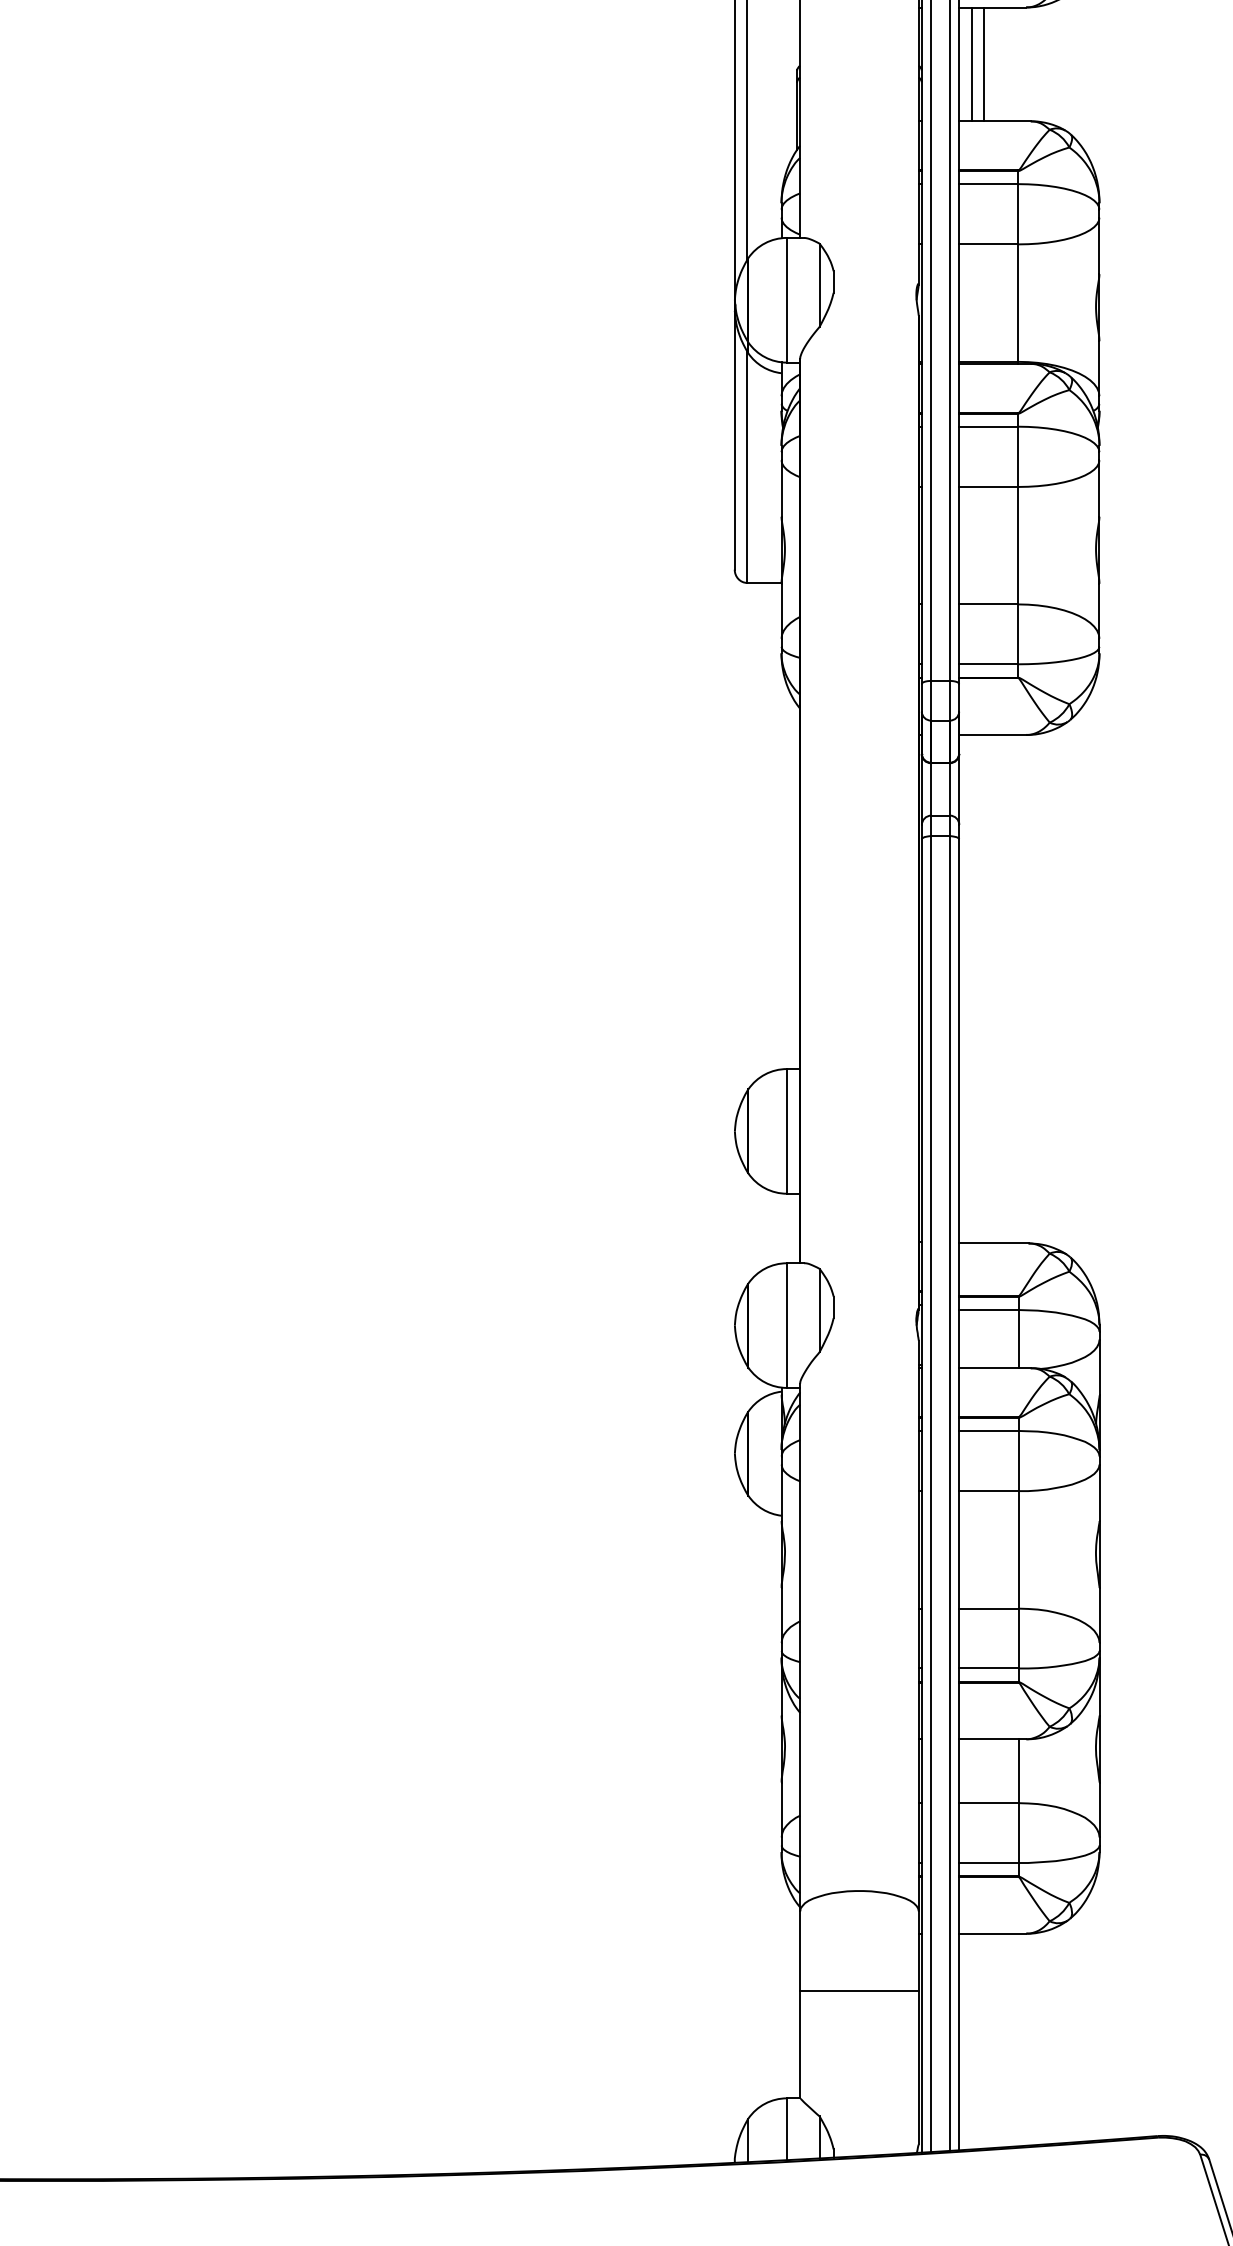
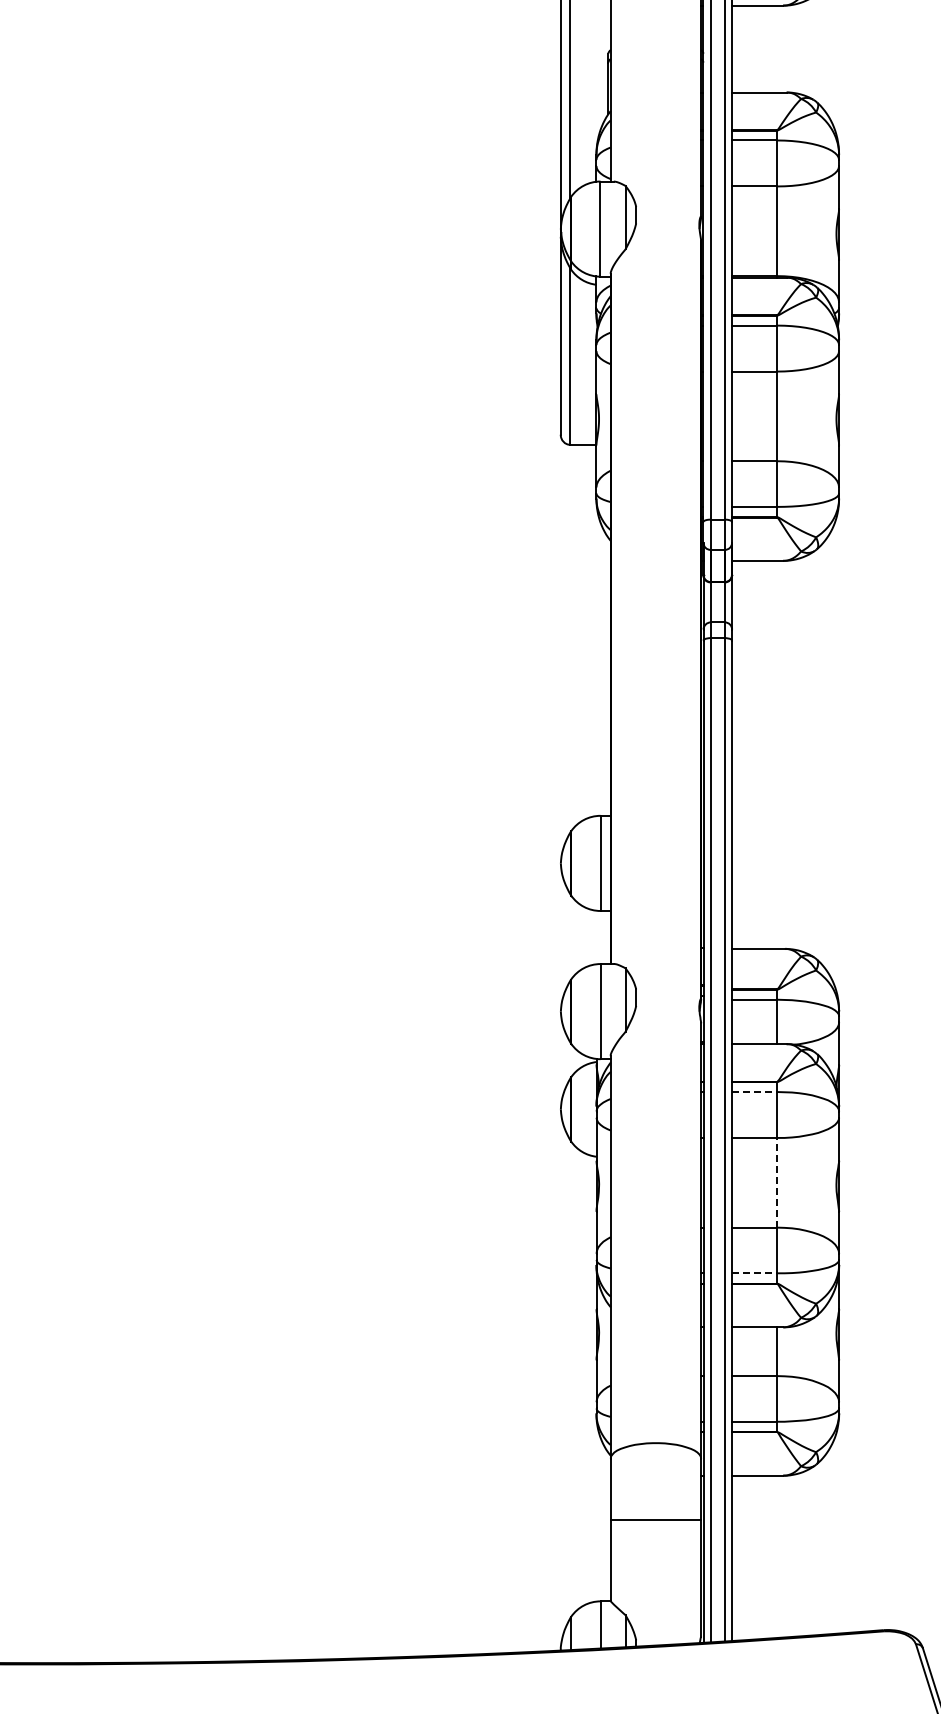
line: (971, 63) -> (741, 48), removed
line: (984, 63) -> (751, 48), removed
line: (988, 1431) -> (754, 1092), solid -> dashed
line: (1018, 1549) -> (777, 1182), solid -> dashed
line: (988, 1668) -> (754, 1273), solid -> dashed

